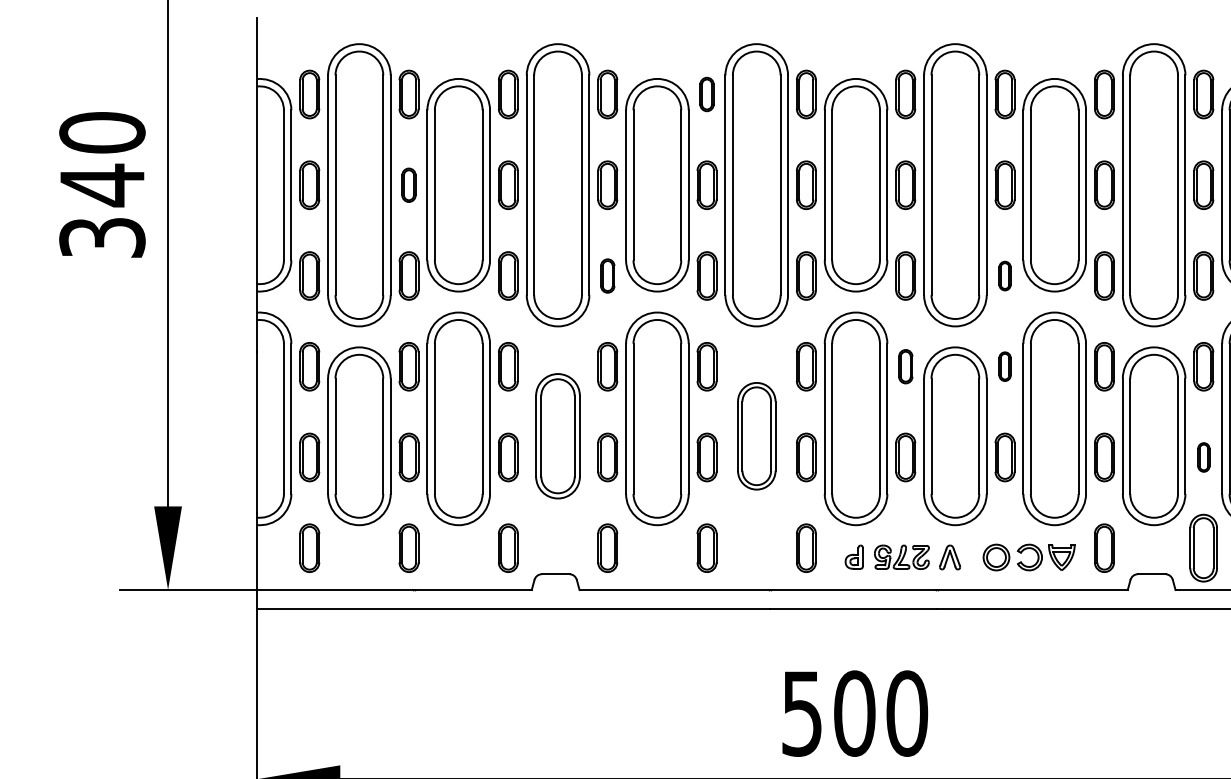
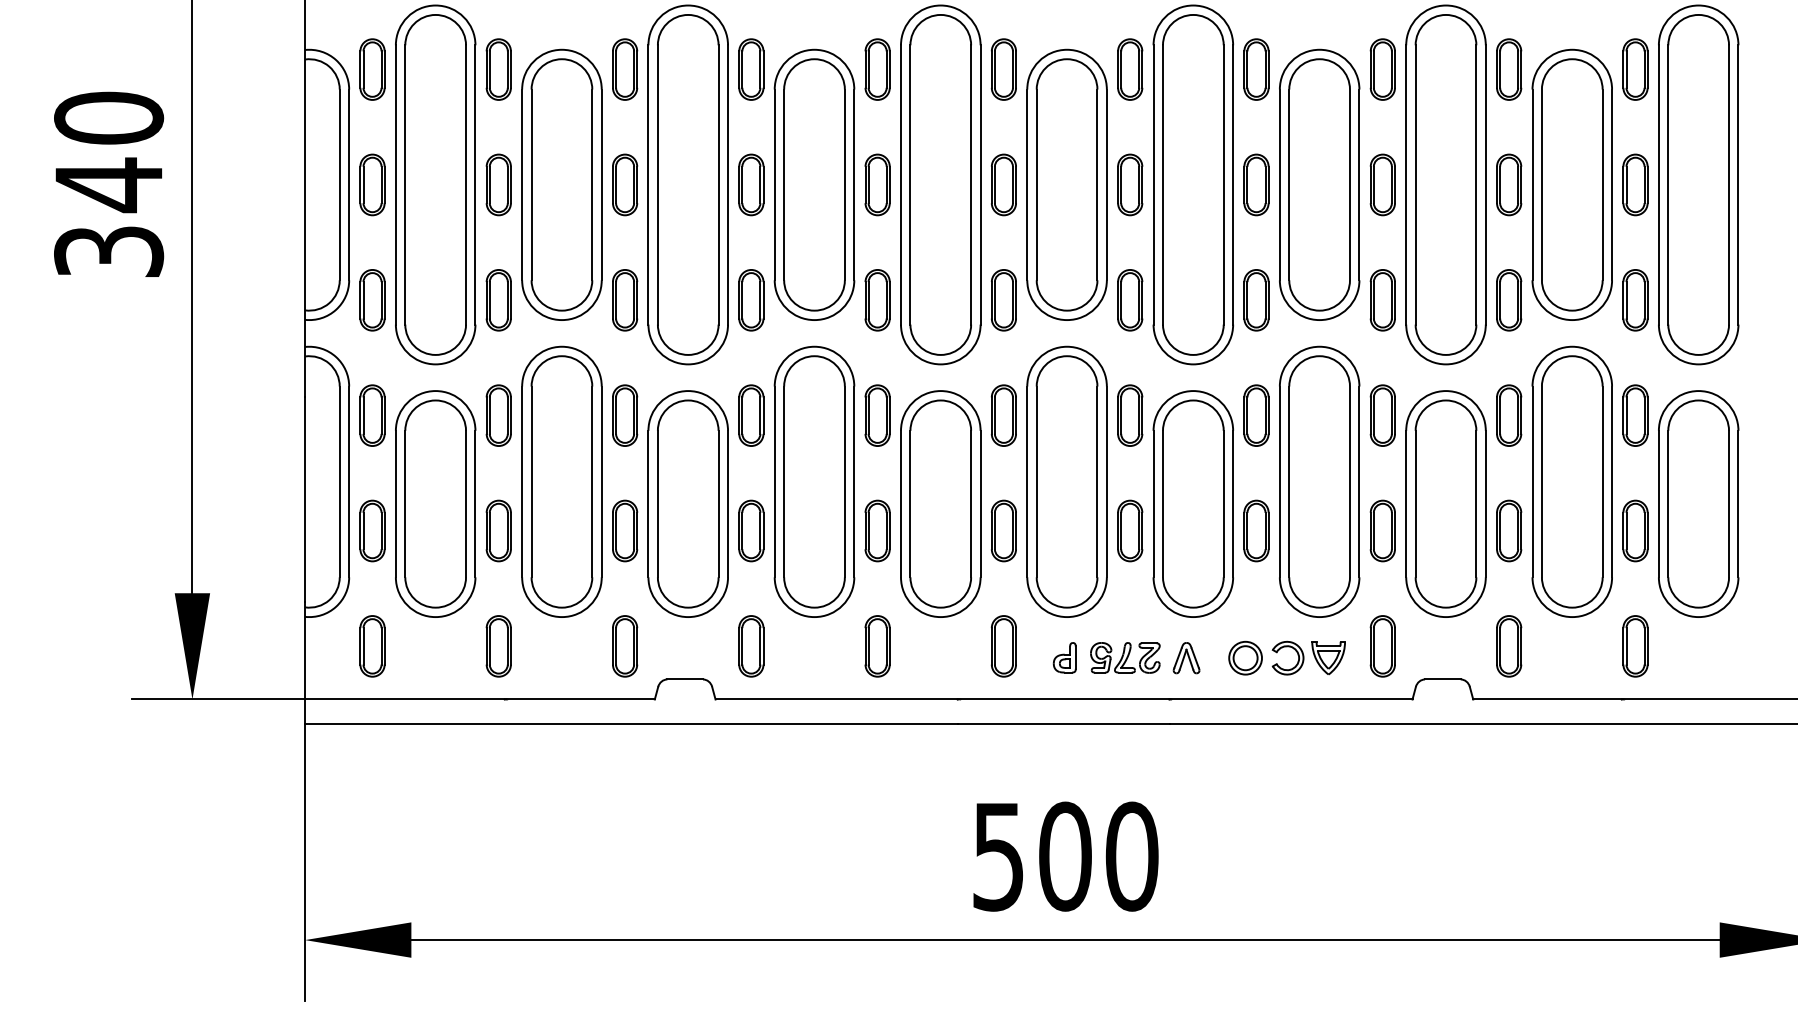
part: (706, 94) -> (877, 69), size x1.43
part: (408, 184) -> (498, 184), size x1.43
part: (607, 276) -> (751, 300), size x1.43
part: (1005, 276) -> (1256, 300), size x1.67
part: (905, 366) -> (1130, 415), size x1.43
part: (1005, 366) -> (1256, 415), size x1.67
part: (557, 435) -> (687, 503), size x1.43
part: (756, 435) -> (940, 503), size x1.67
part: (1204, 457) -> (1509, 530), size x1.67
part: (1204, 548) -> (1509, 646), size x0.71

